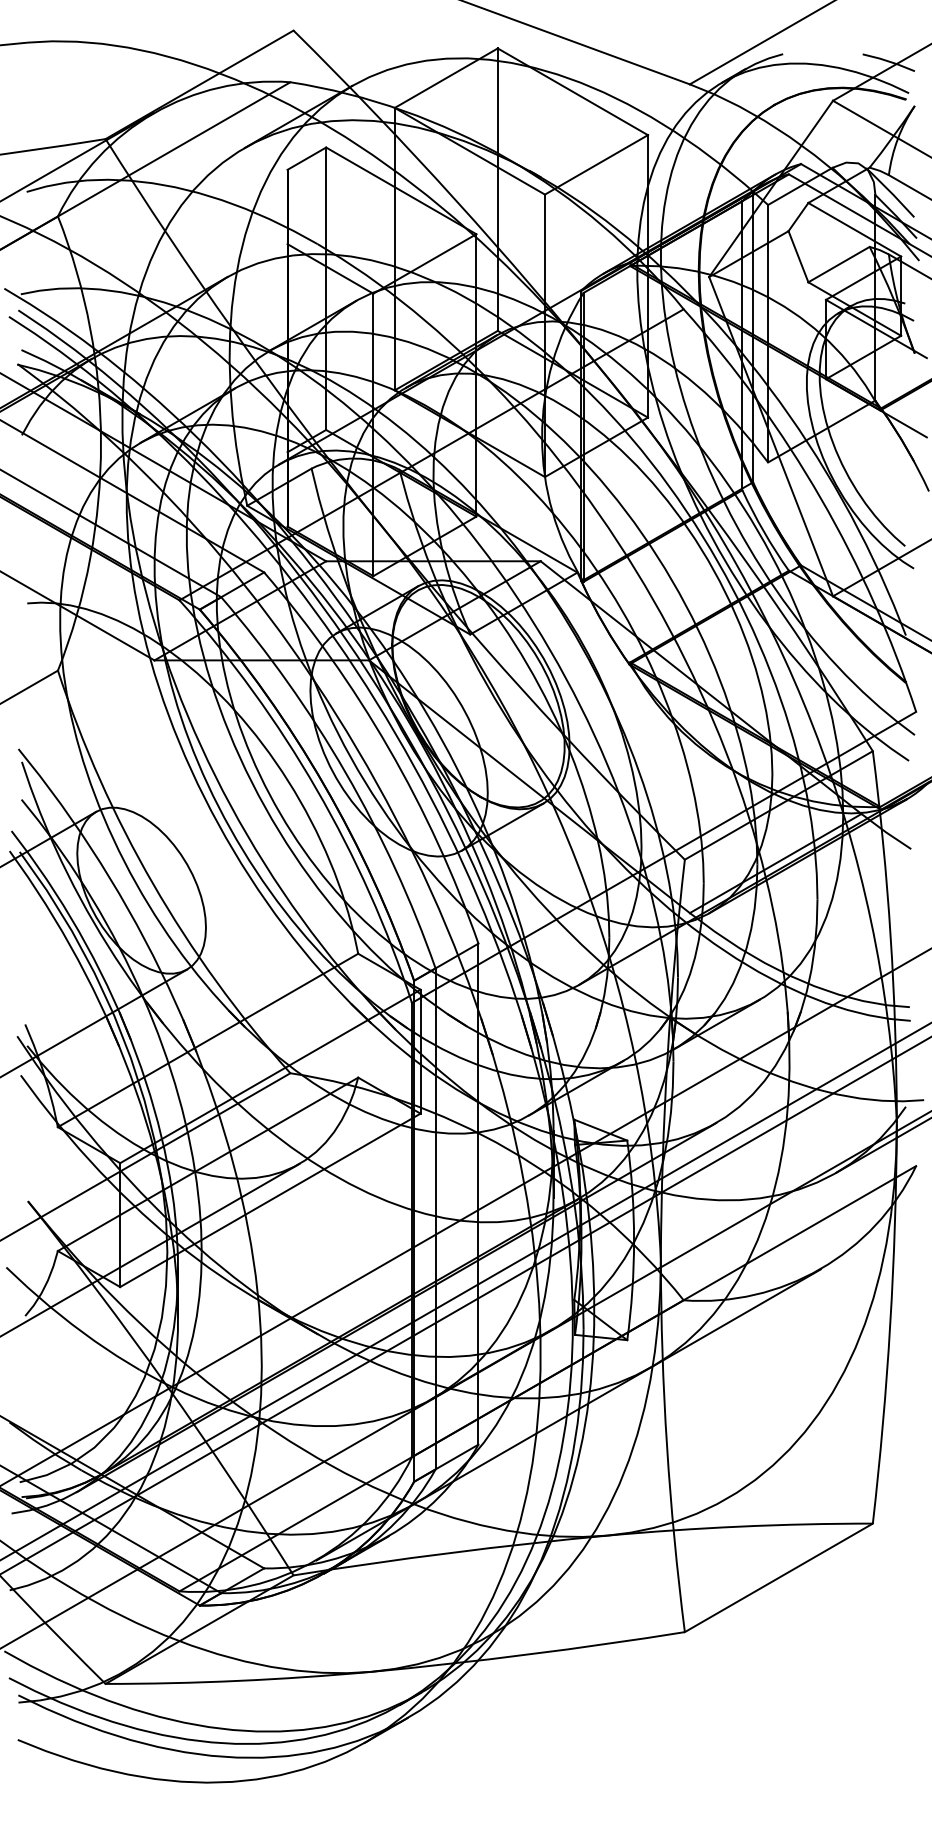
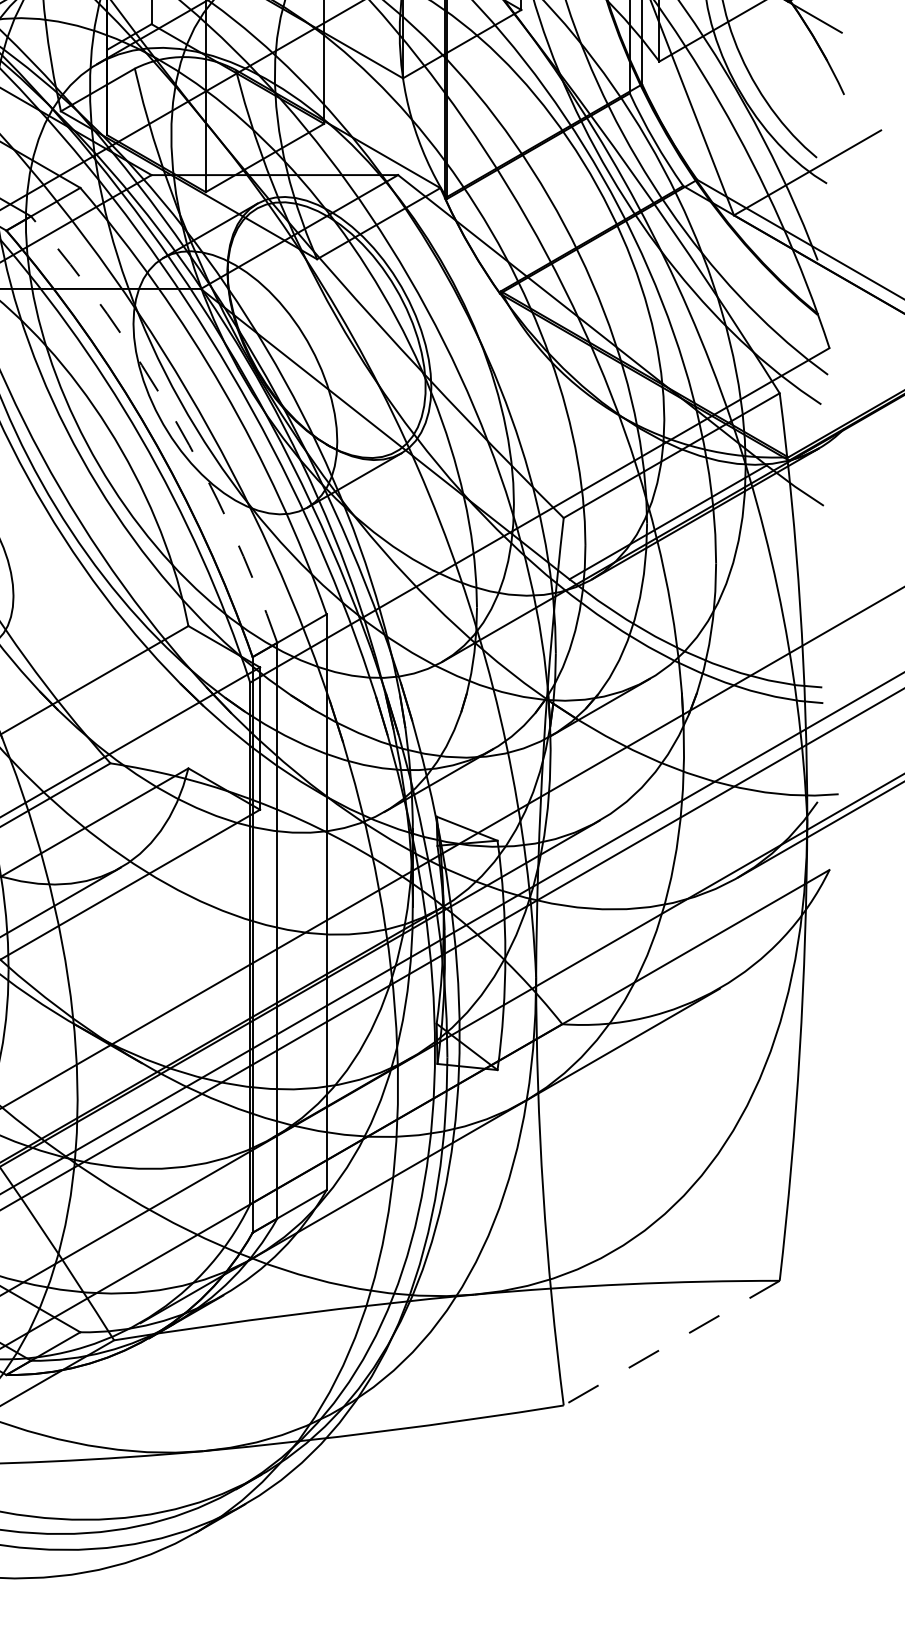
arc: (345, 772) -> (173, 417), solid -> dashed
line: (778, 1577) -> (671, 1342), solid -> dashed

